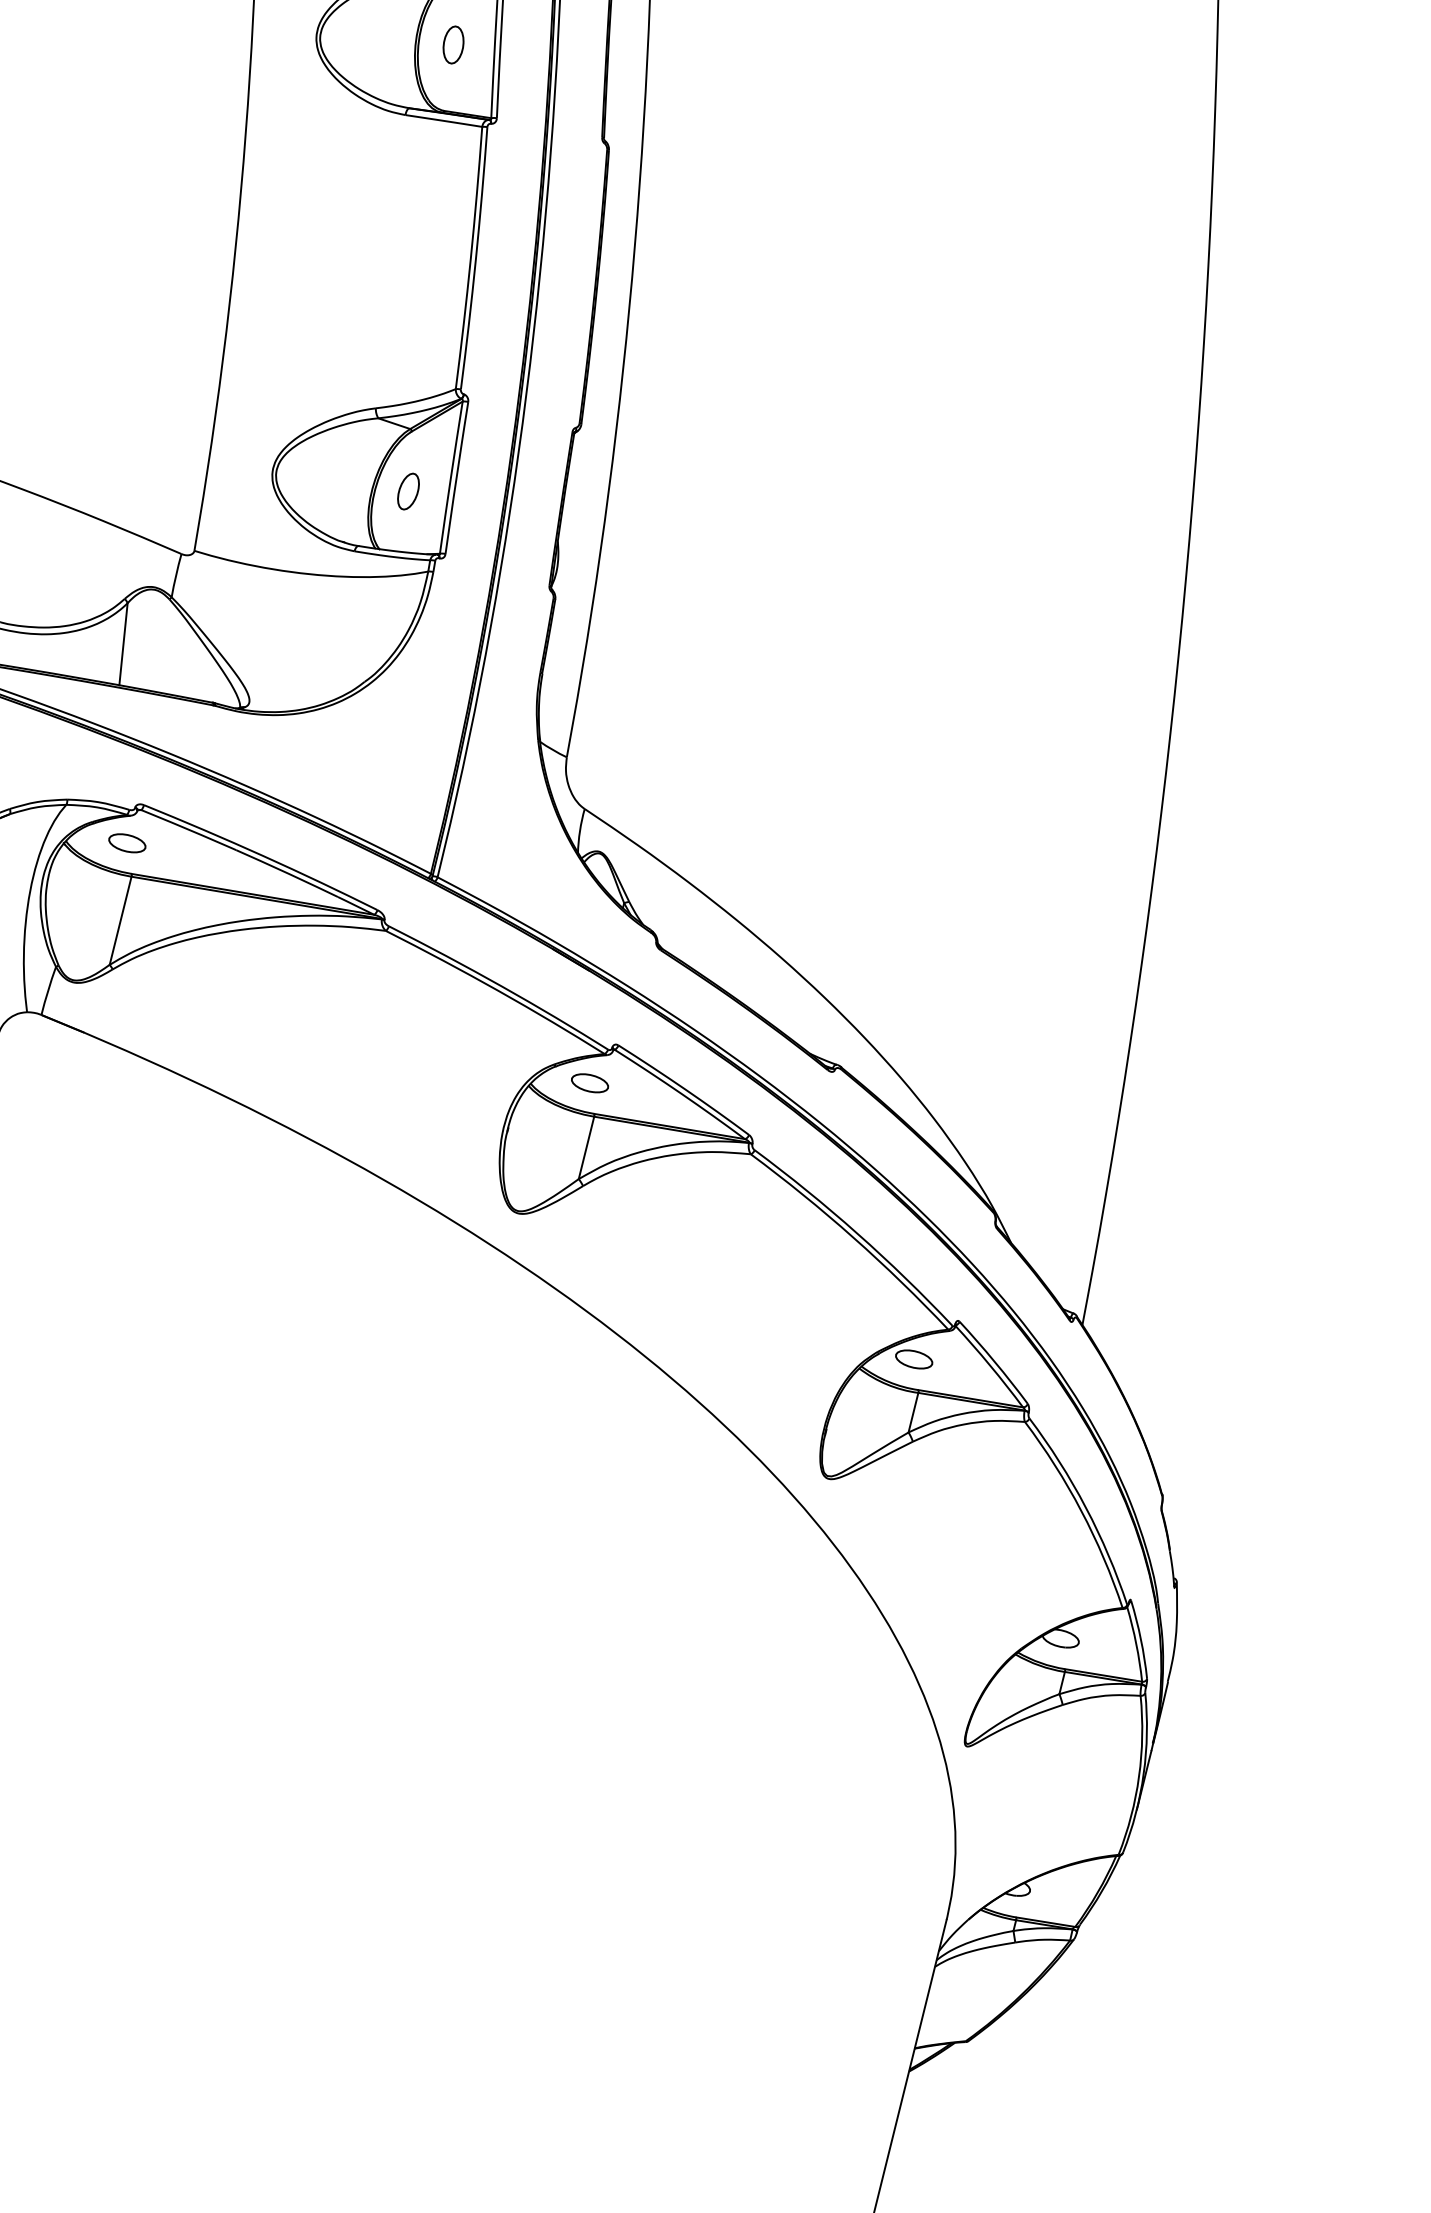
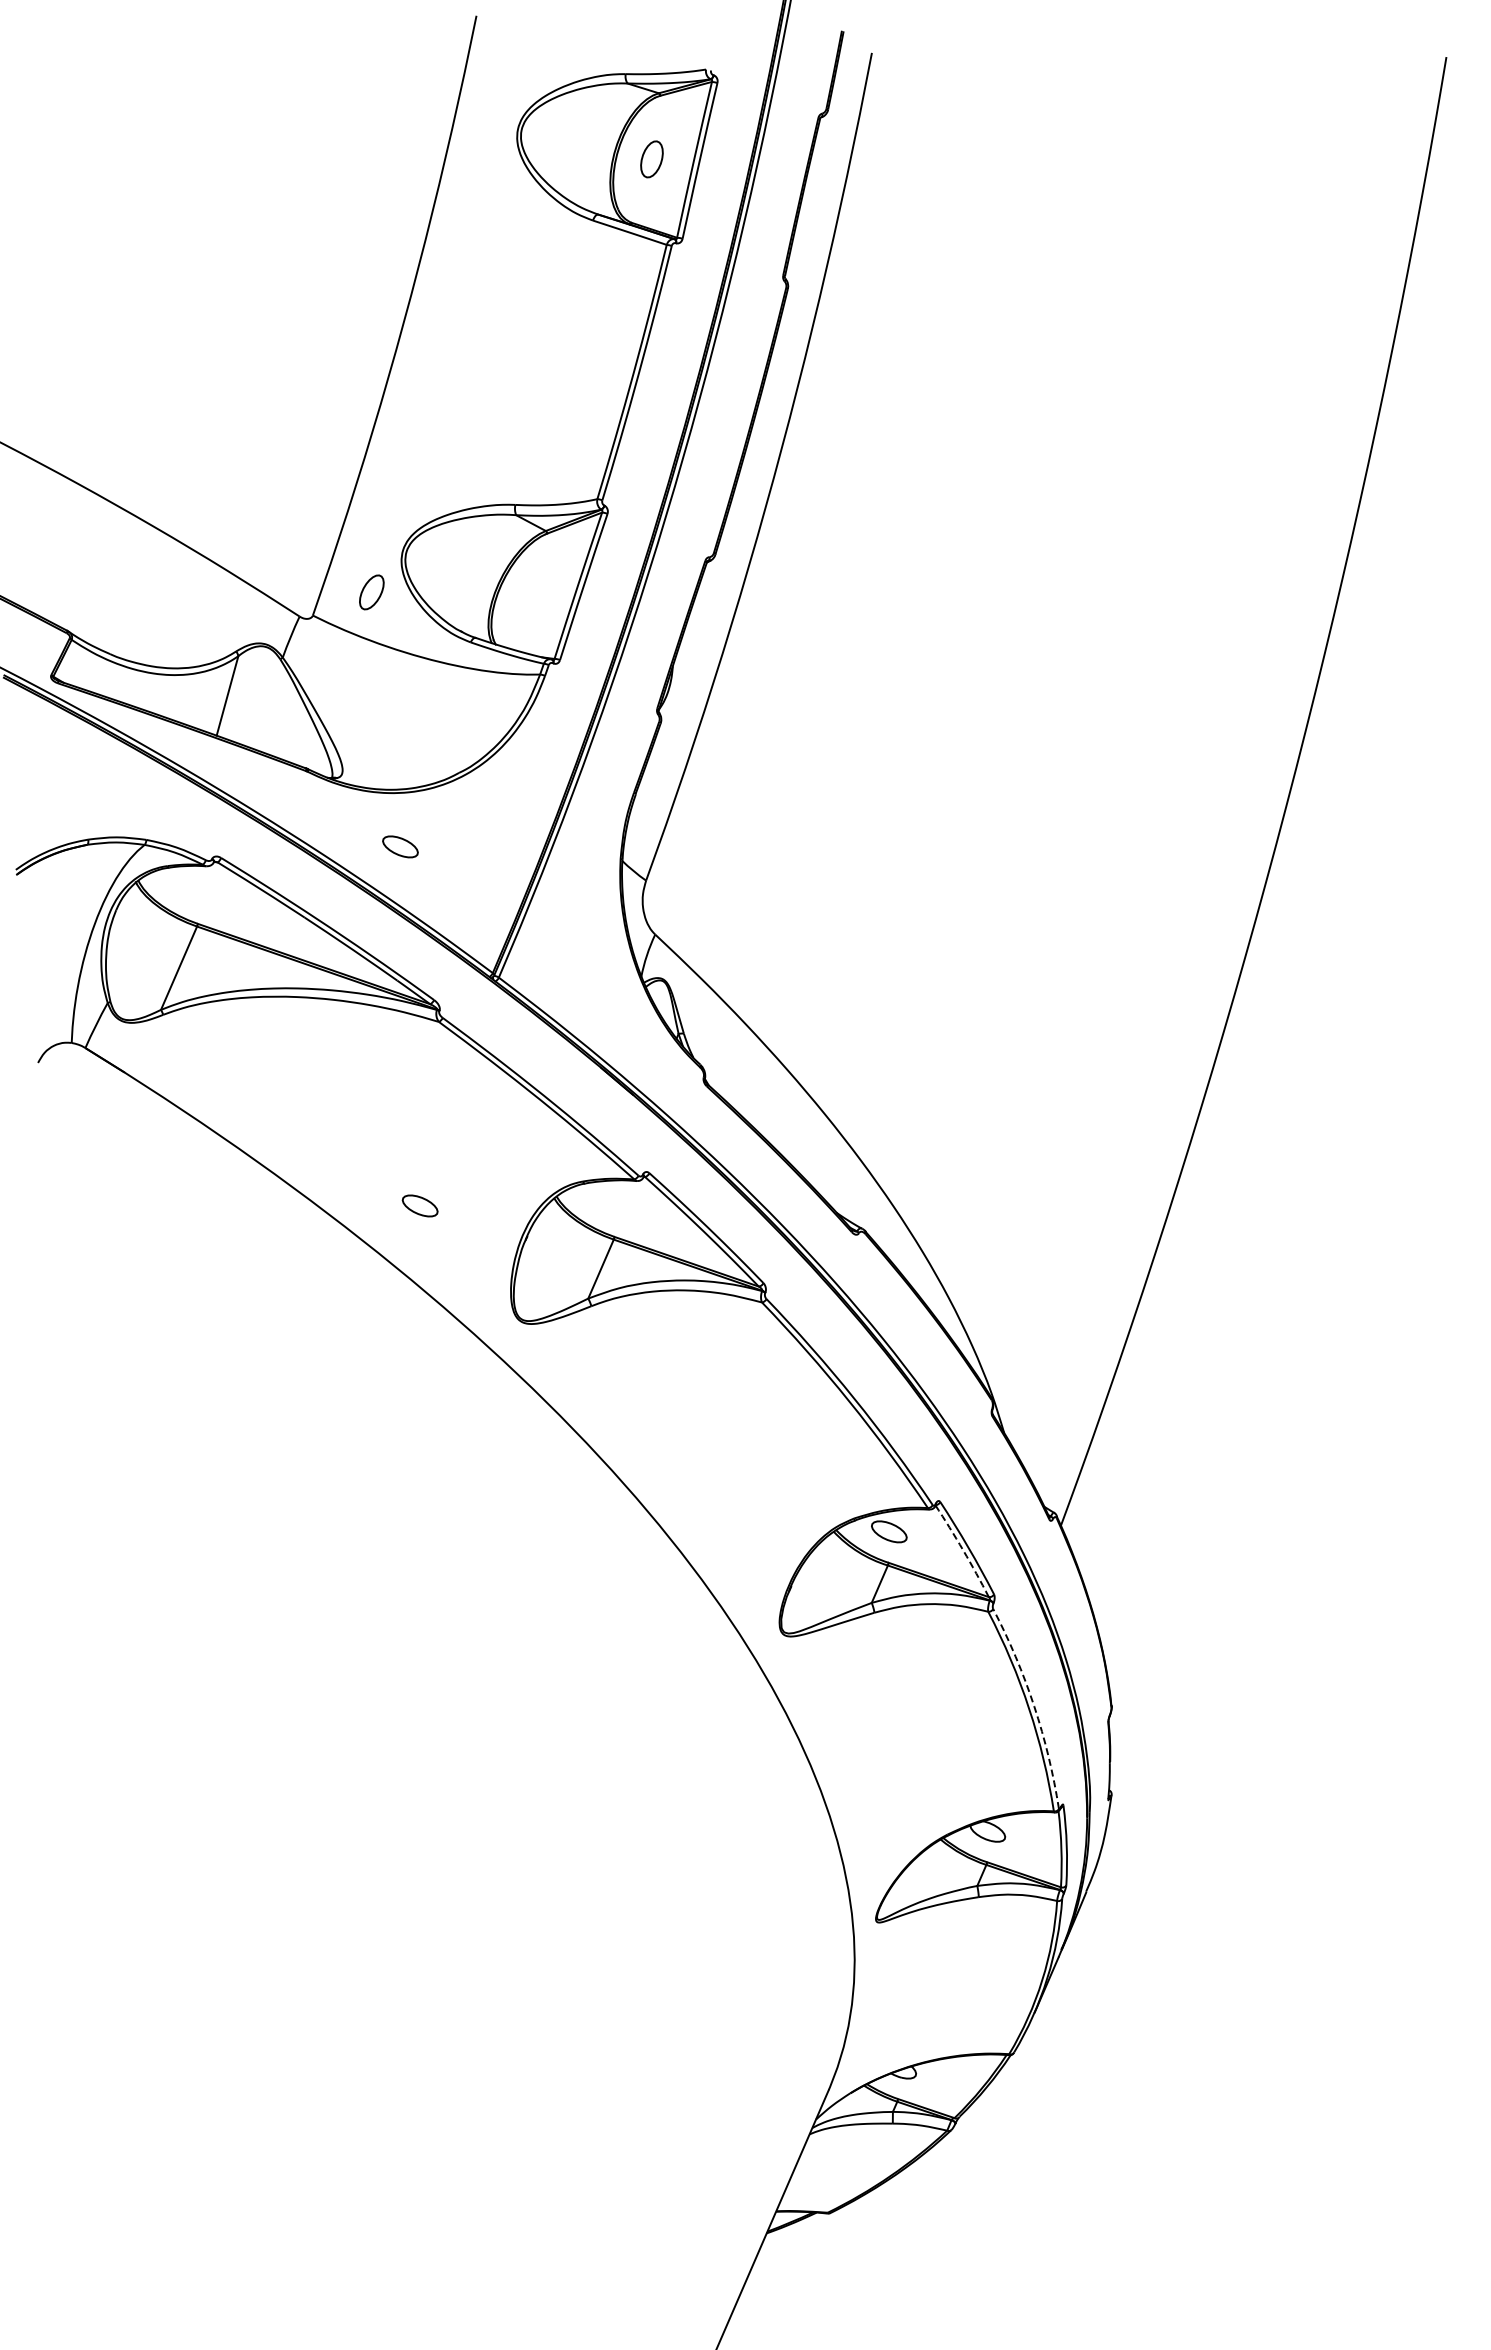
part: (408, 491) -> (371, 592), moved
part: (127, 842) -> (400, 846), moved
part: (589, 1082) -> (419, 1205), moved
arc: (990, 1365) -> (963, 1550), solid -> dashed
arc: (1086, 1507) -> (1034, 1706), solid -> dashed

